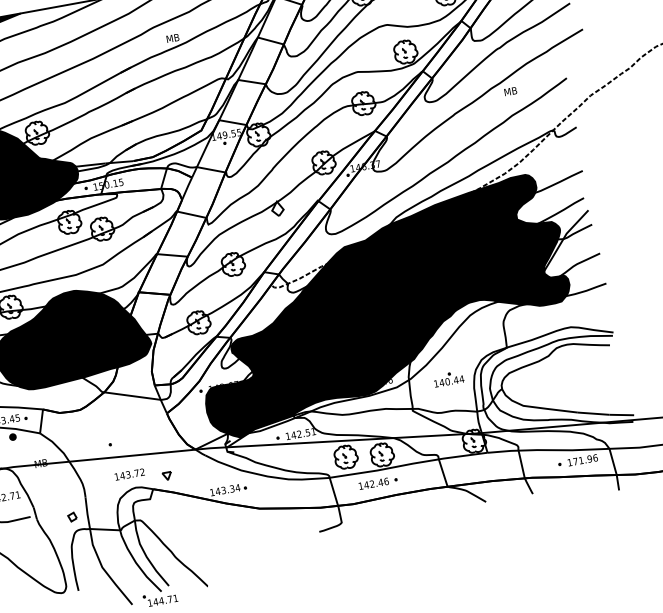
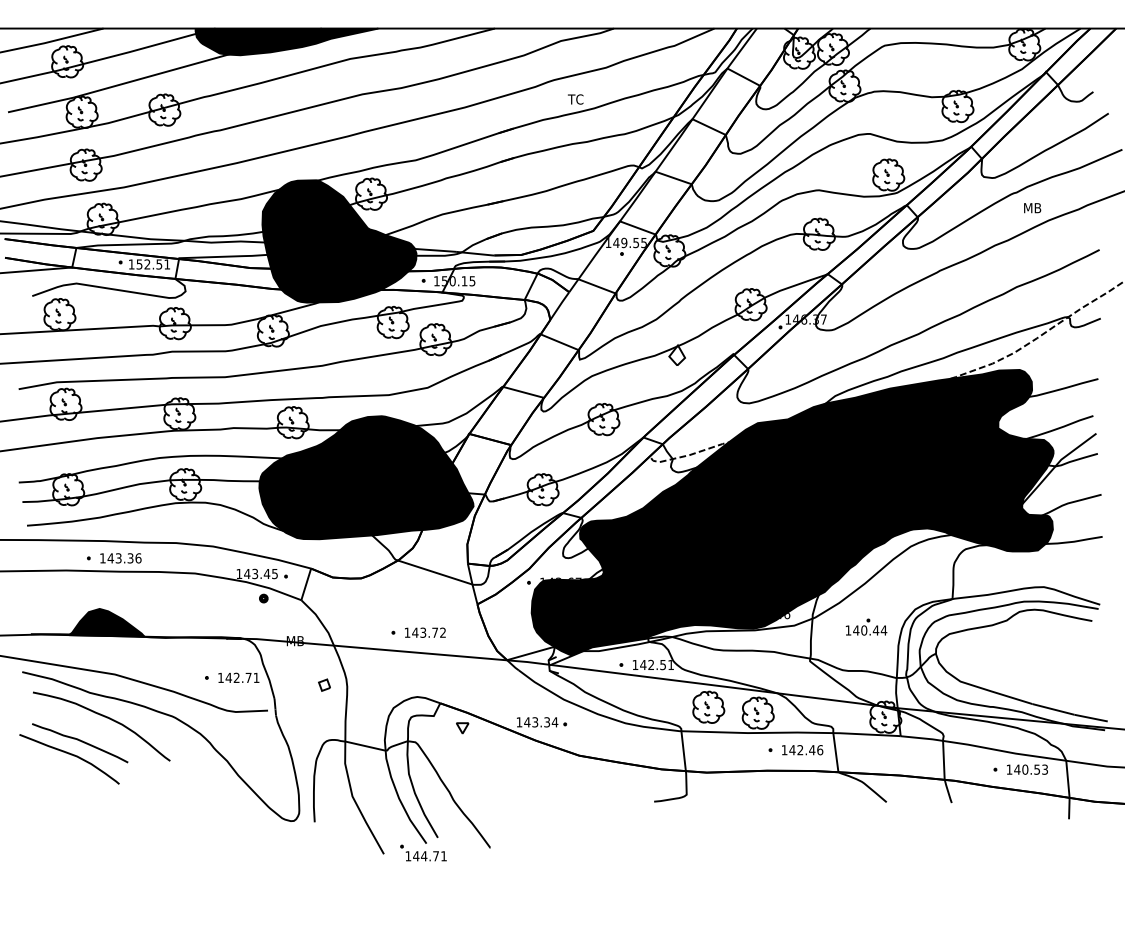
text: (172, 38) -> (576, 99), MB -> TC
text: (510, 91) -> (1032, 208), moved
text: (585, 459) -> (1031, 769), 171.96 -> 140.53
text: (129, 474) -> (425, 632), moved
part: (167, 476) -> (462, 728), moved
text: (373, 484) -> (802, 750), moved
part: (72, 516) -> (324, 684), moved

